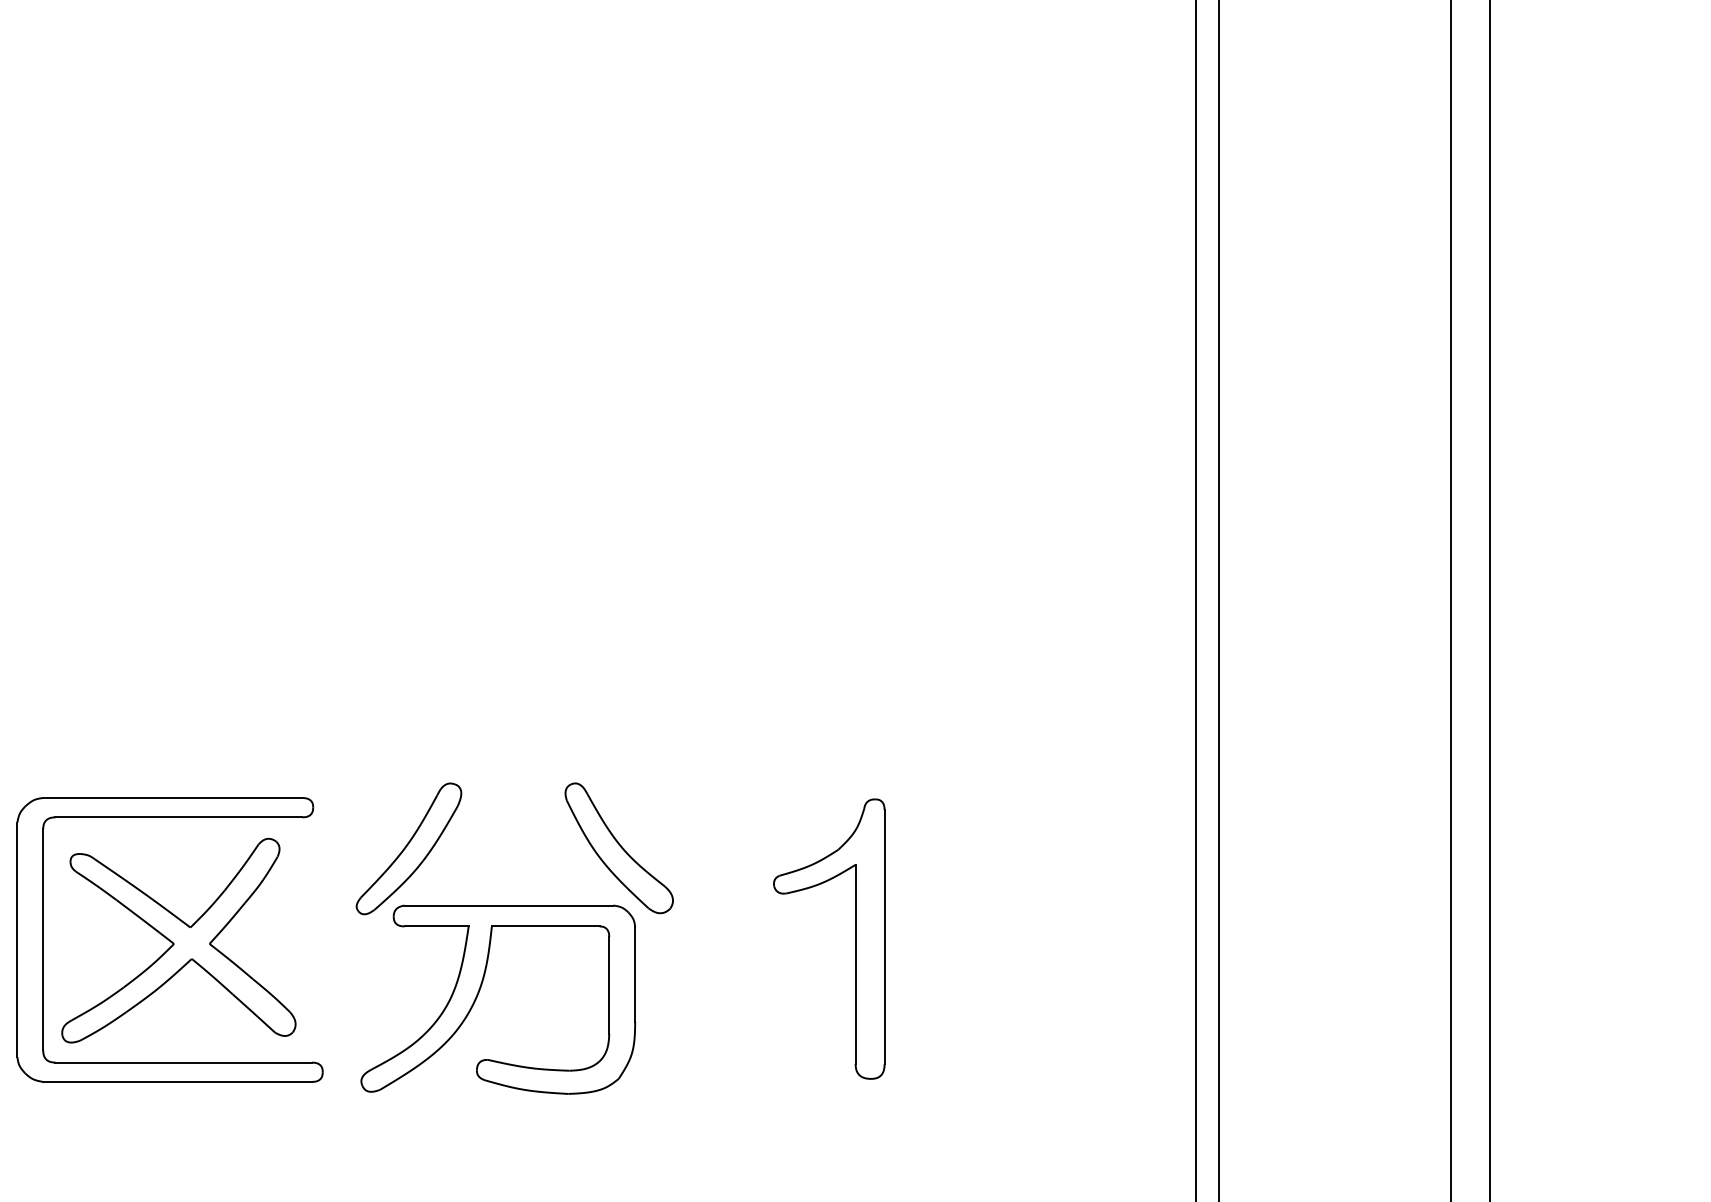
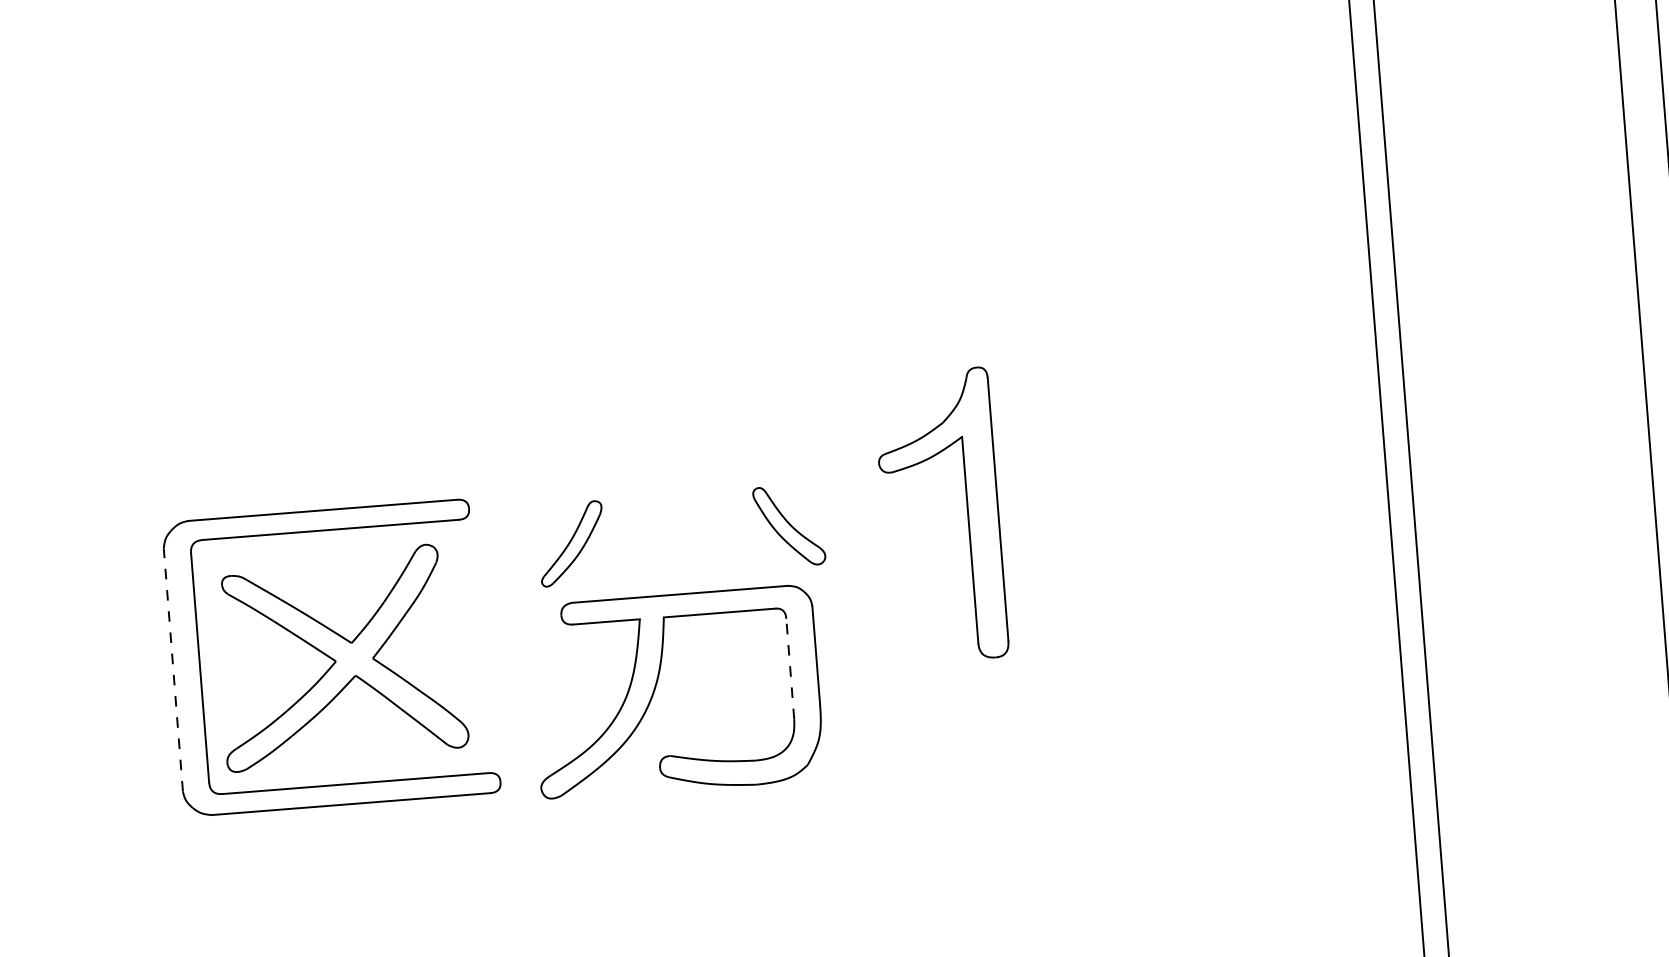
part: (408, 848) -> (571, 543), size x0.6
part: (618, 848) -> (788, 526), size x0.6
part: (855, 938) -> (967, 513), moved
line: (17, 939) -> (173, 669), solid -> dashed
line: (609, 985) -> (790, 669), solid -> dashed

